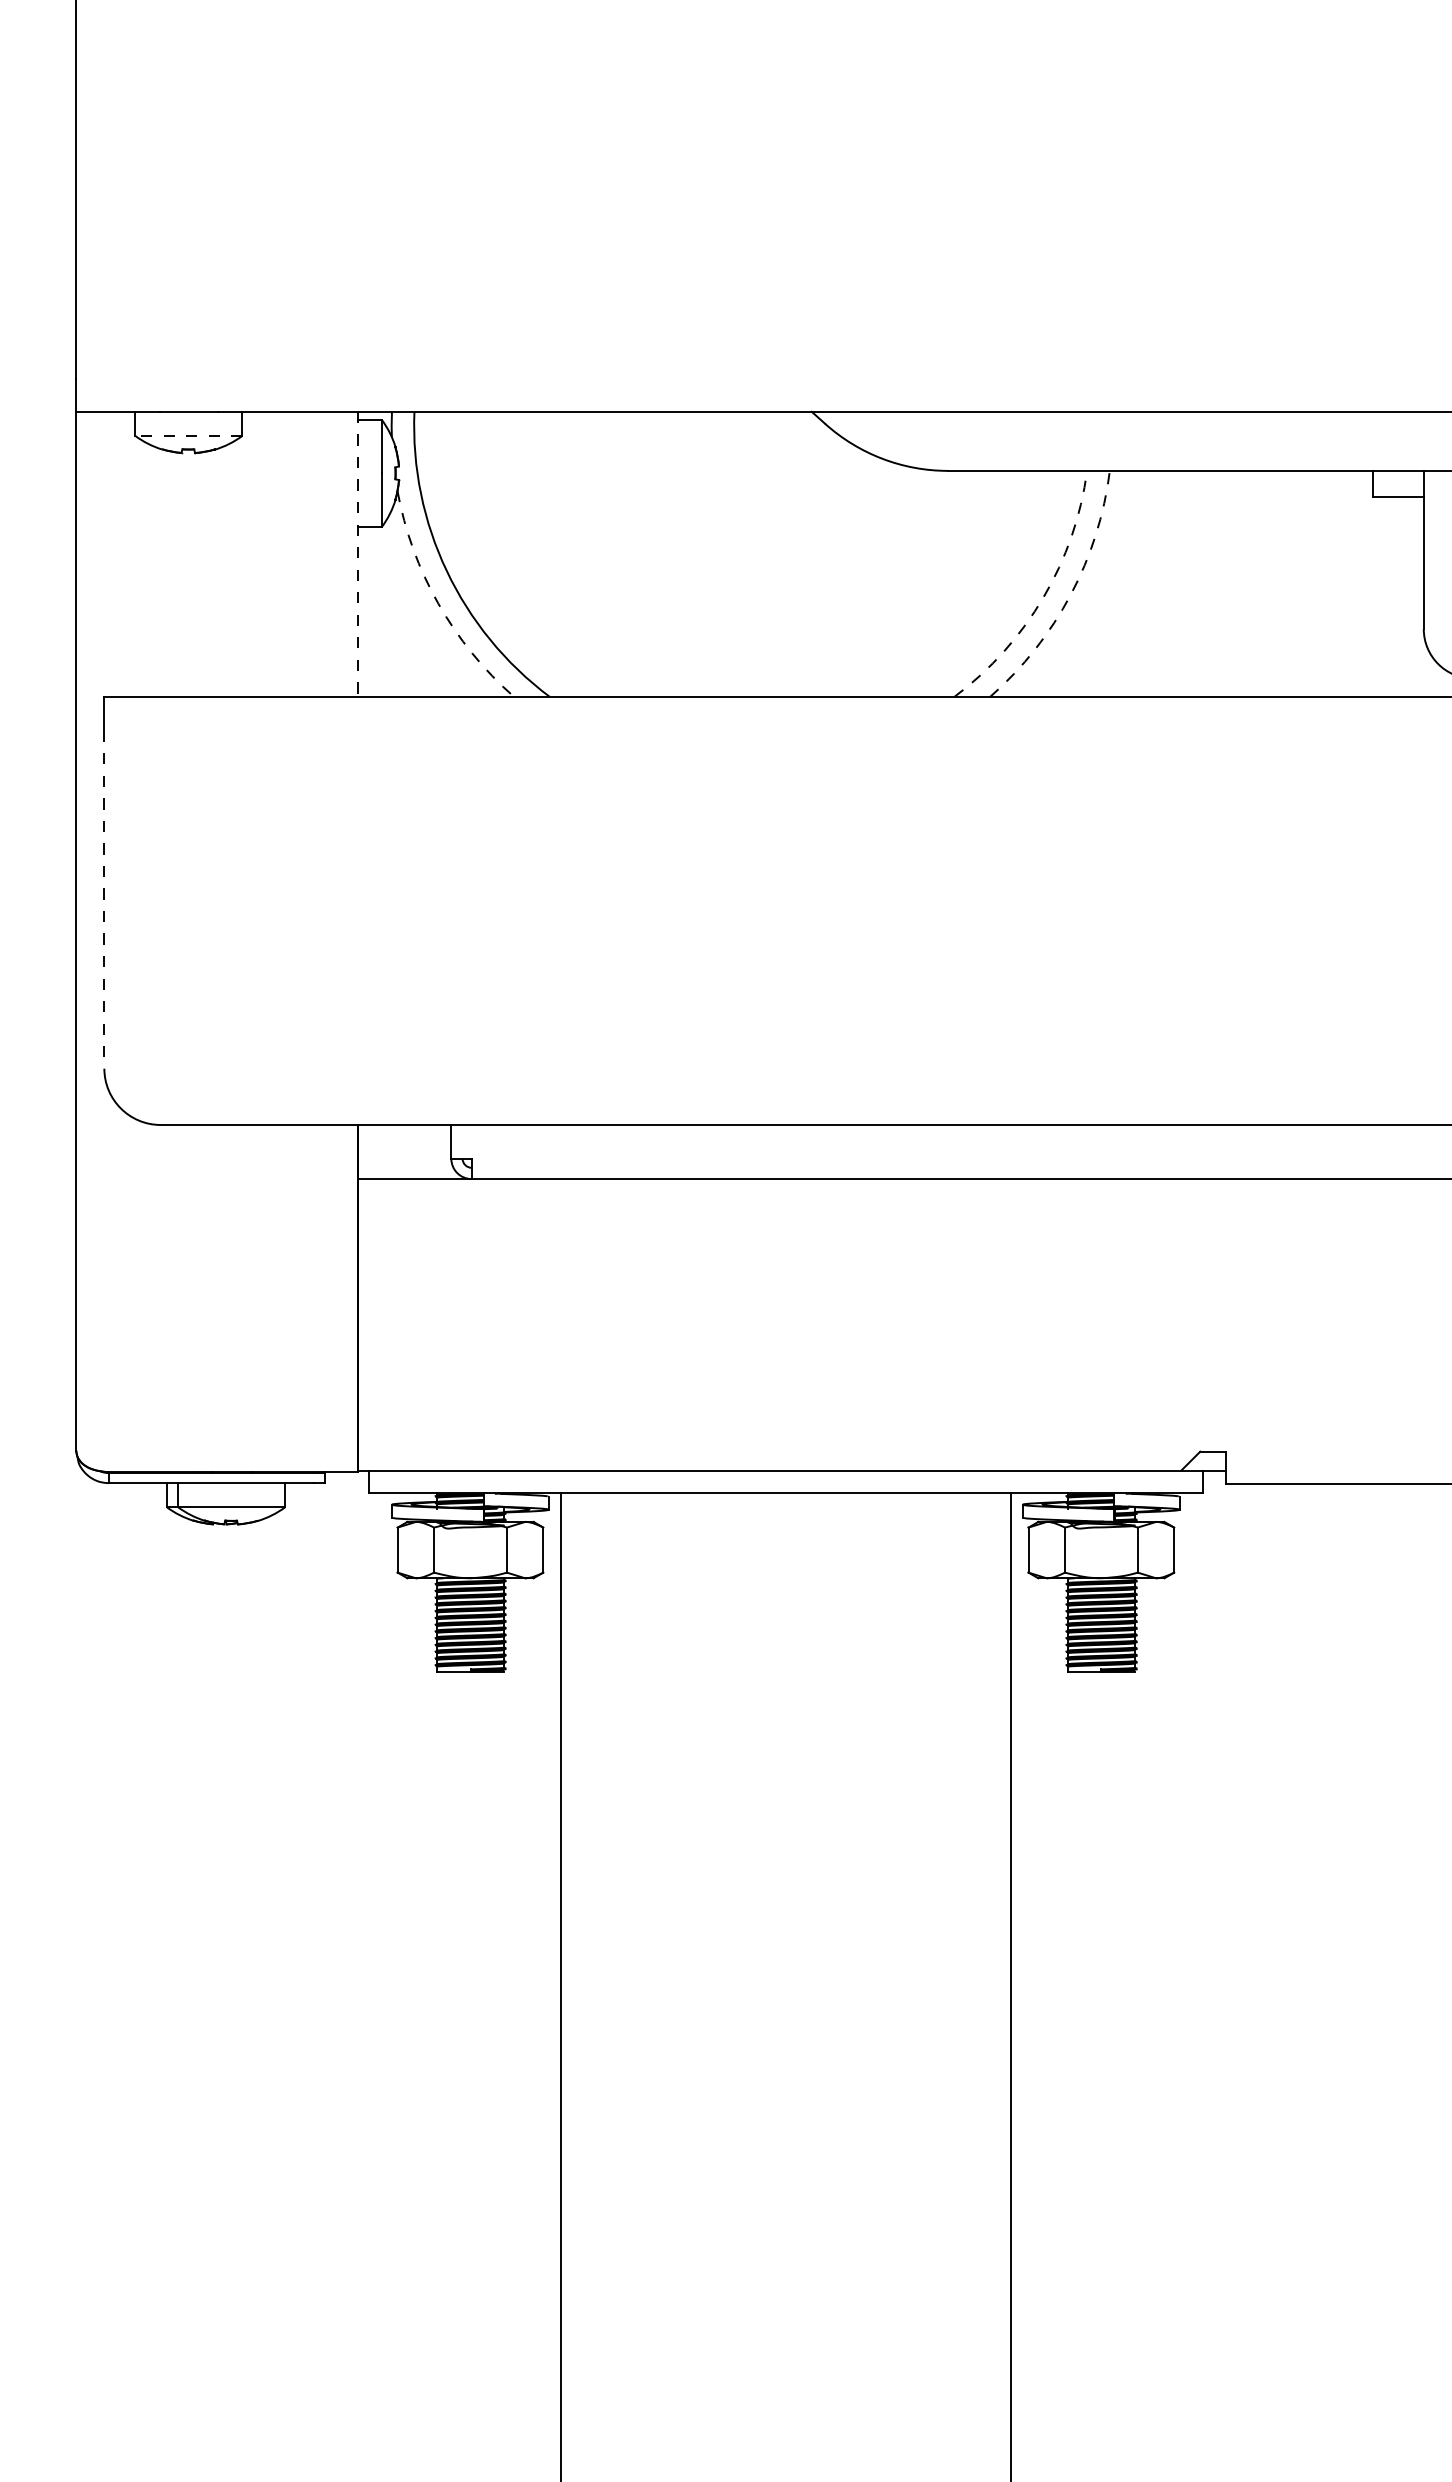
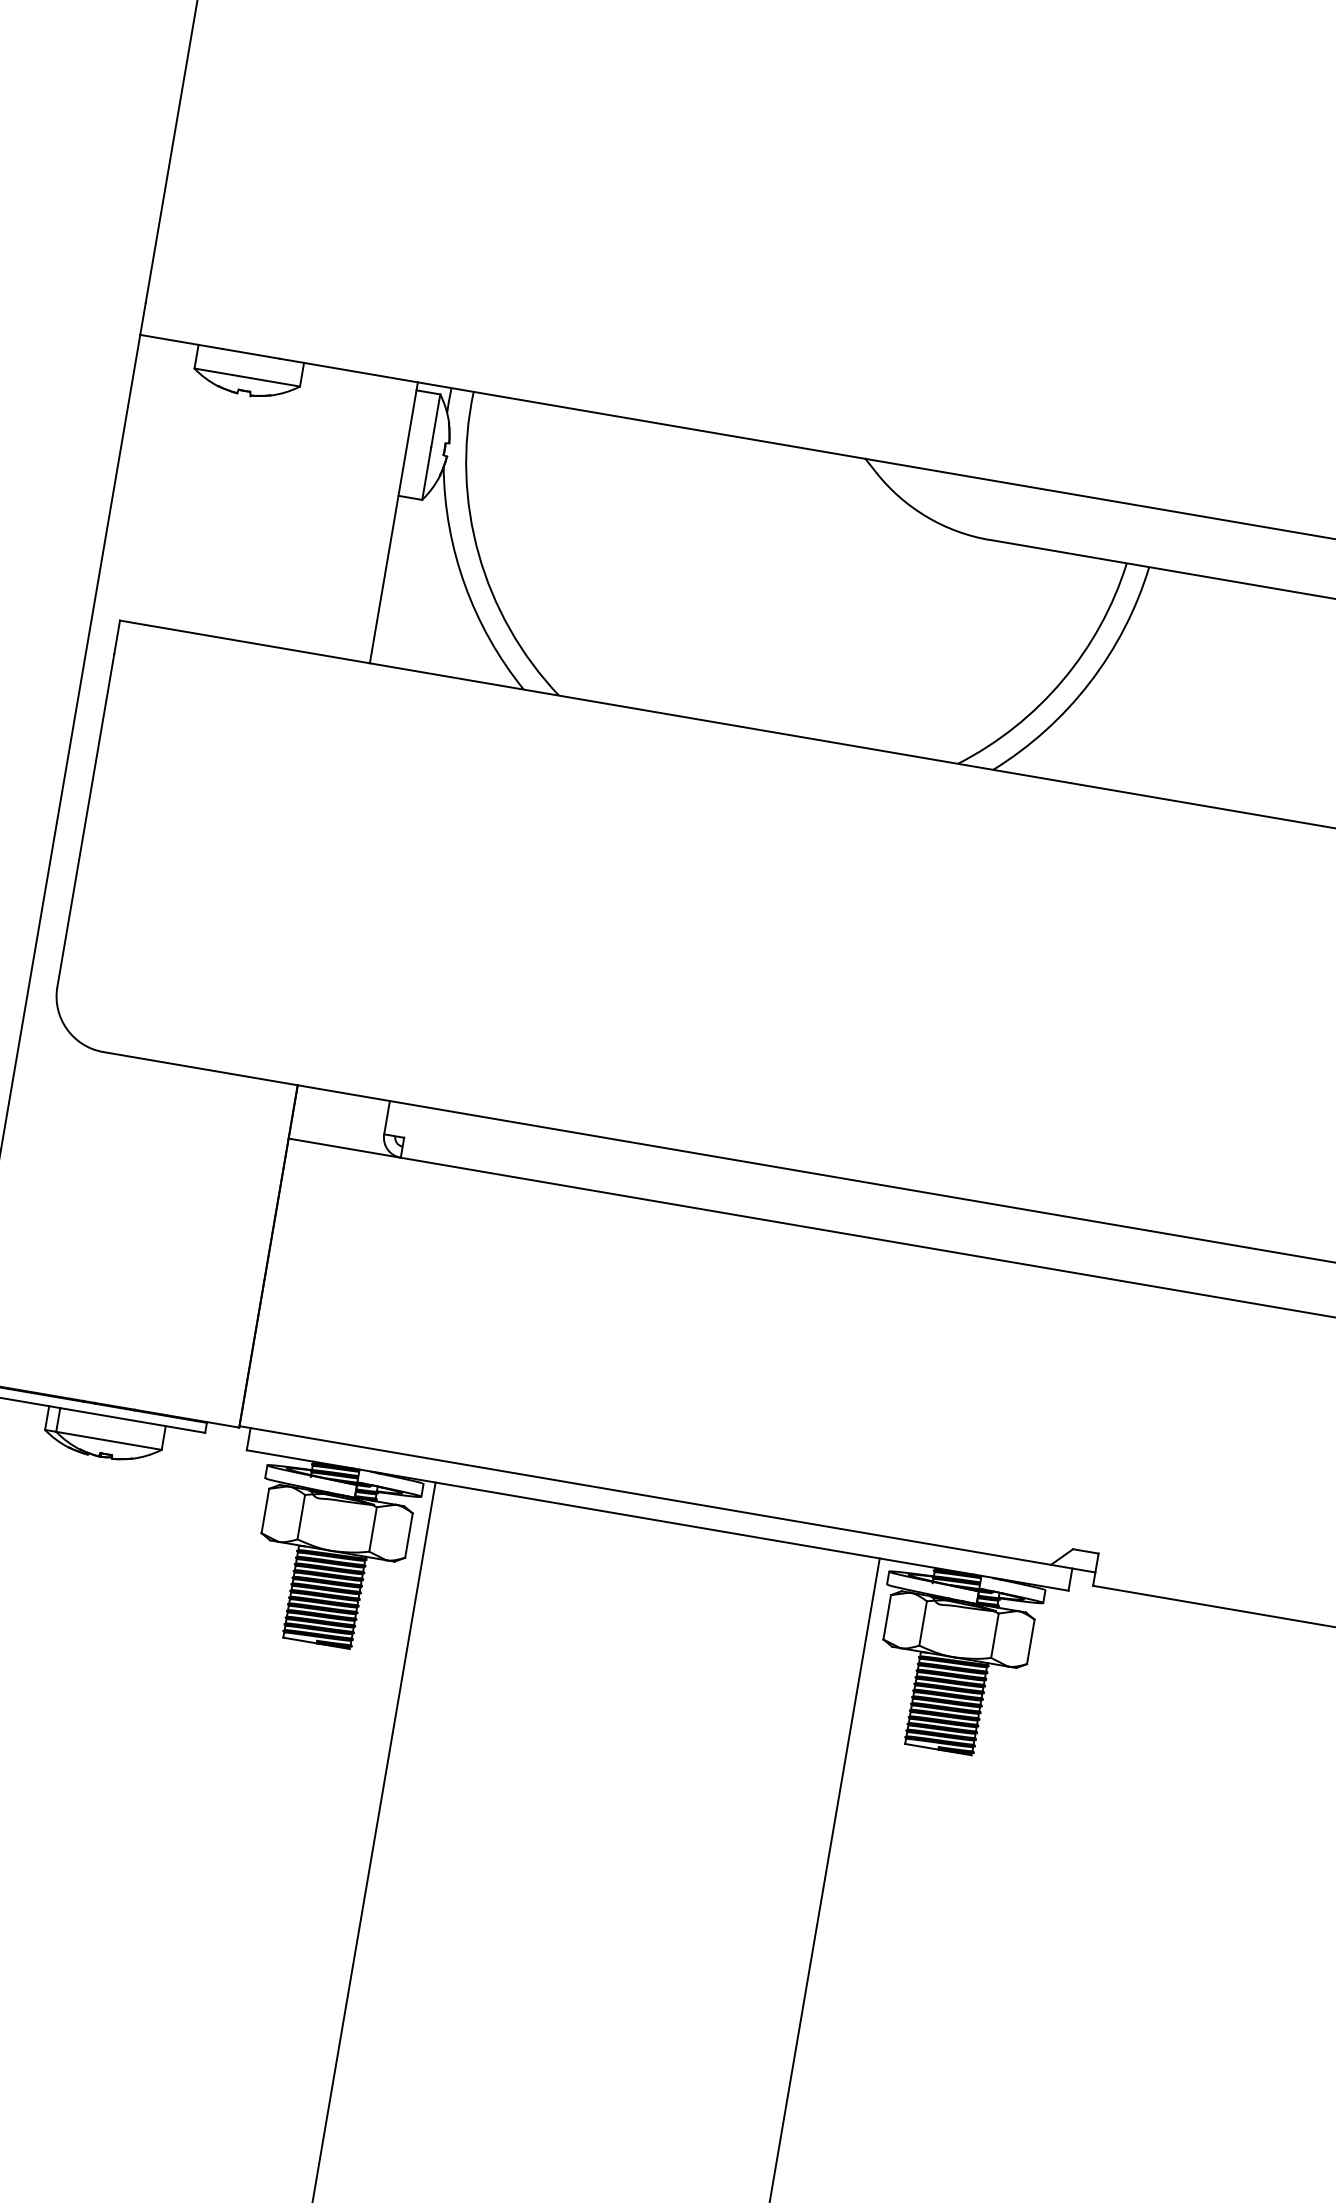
line: (188, 435) -> (246, 377), dashed -> solid
line: (357, 554) -> (393, 522), dashed -> solid
arc: (1070, 594) -> (1089, 682), dashed -> solid
arc: (1043, 597) -> (1062, 680), dashed -> solid
arc: (438, 603) -> (465, 584), dashed -> solid
line: (104, 899) -> (86, 820), dashed -> solid

